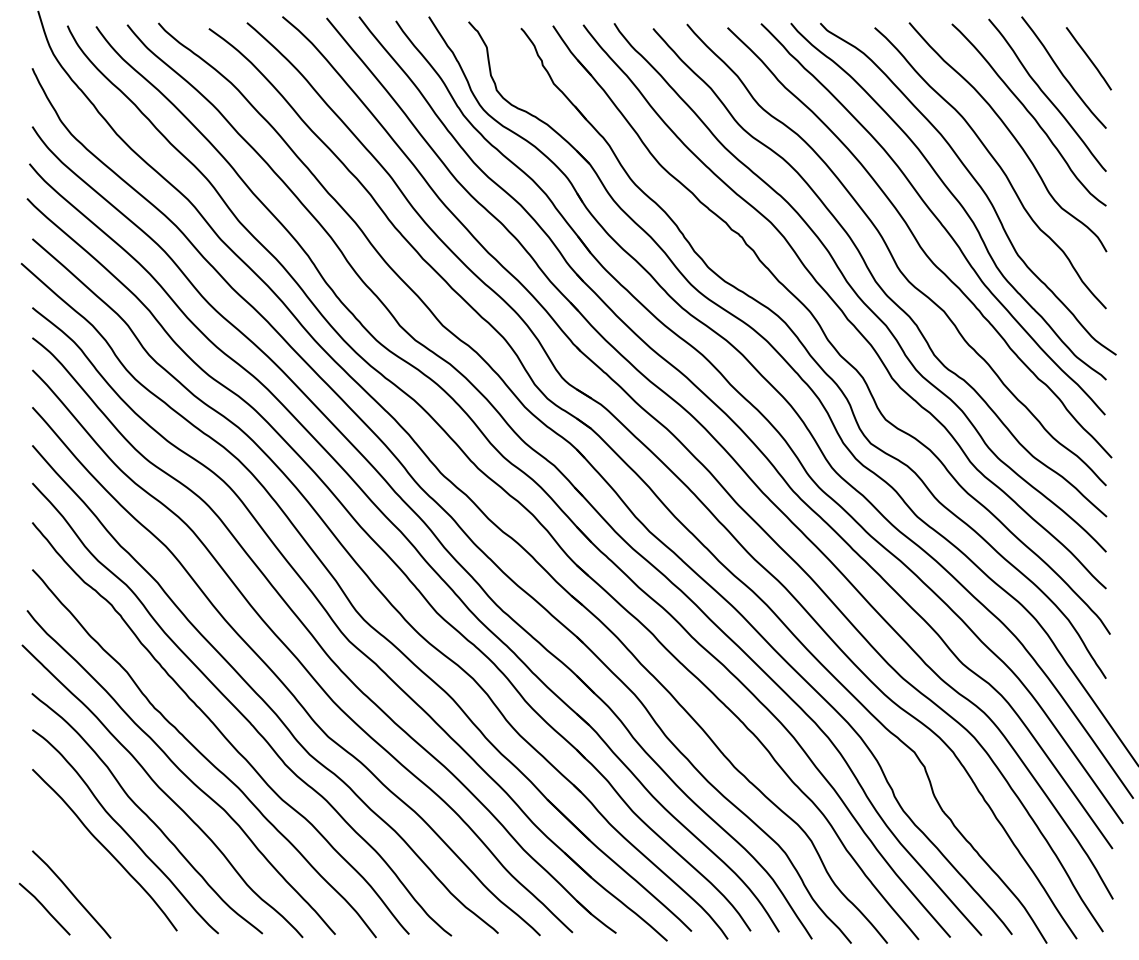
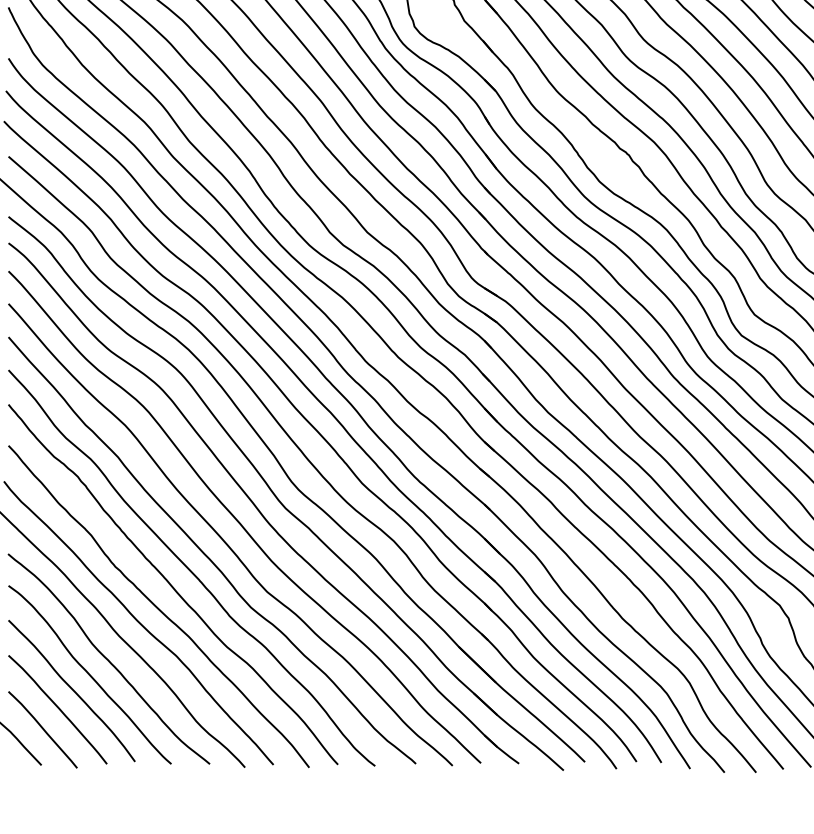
curve: (89, 870) -> (58, 708), added

